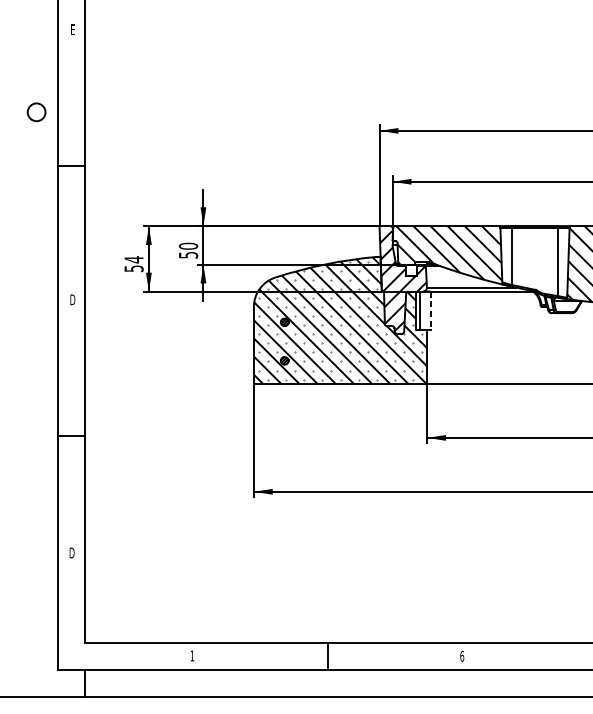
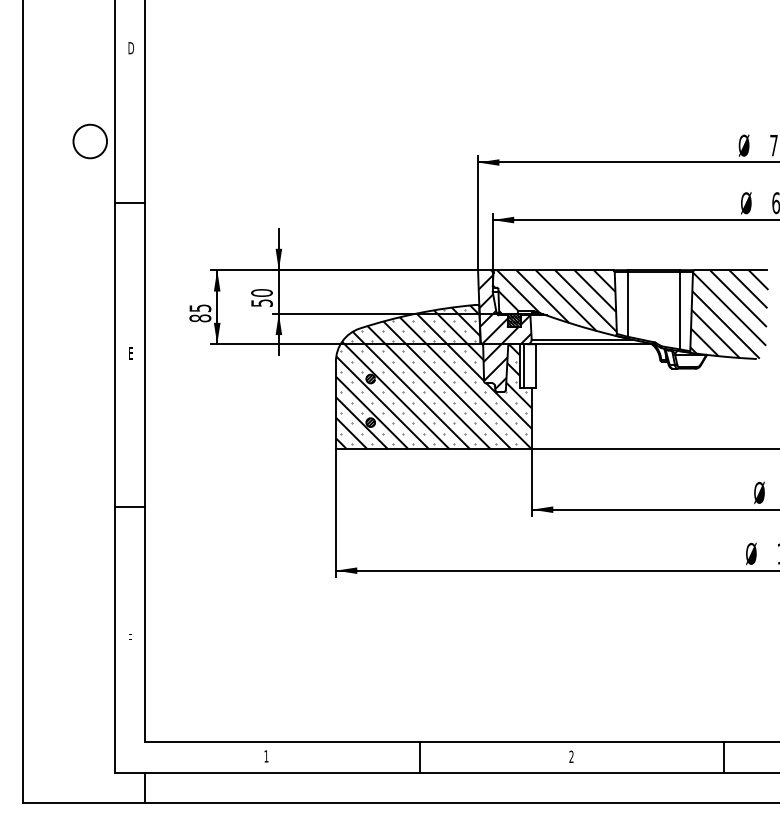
text: (72, 30) -> (130, 48), E -> D
circle: (36, 112) -> (90, 141), size x1.67
text: (134, 264) -> (200, 313), 54 -> 85
hatch: (410, 269) -> (513, 319), added
text: (72, 299) -> (130, 353), D -> E
line: (431, 311) -> (536, 366), dashed -> solid
text: (72, 552) -> (130, 639), D -> F
text: (462, 656) -> (571, 756), 6 -> 2

